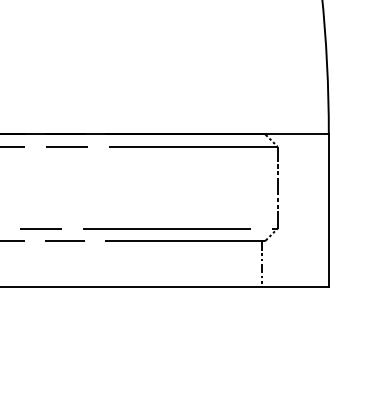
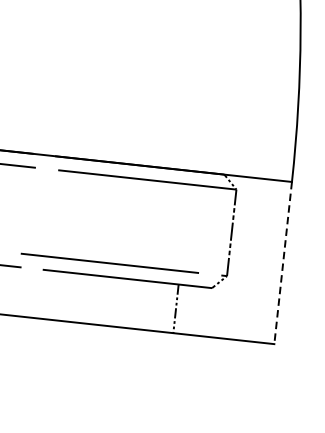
line: (328, 210) -> (282, 262), solid -> dashed
line: (262, 264) -> (176, 309), moved

